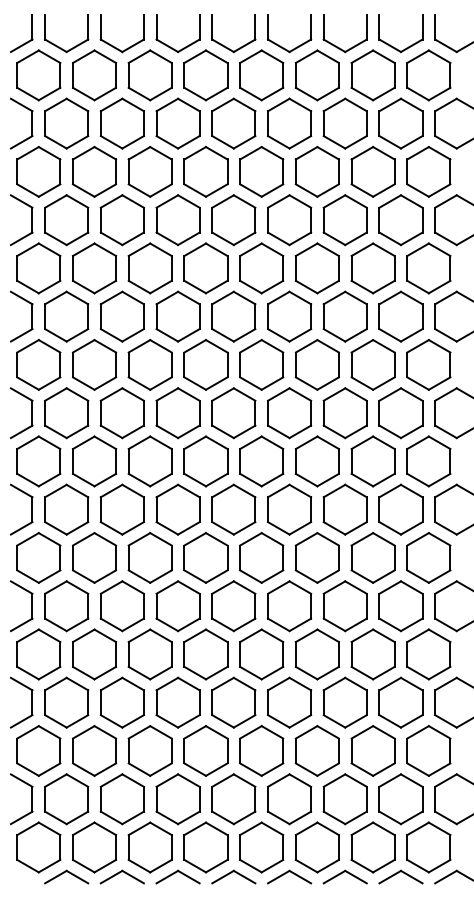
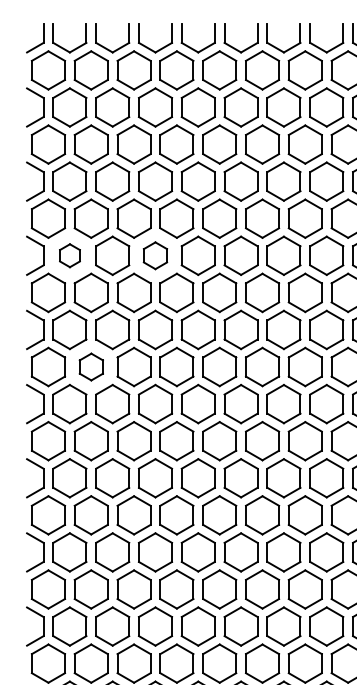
part: (66, 316) -> (69, 255), size x0.6
part: (177, 316) -> (155, 255), size x0.7
part: (94, 461) -> (91, 367), size x0.7

